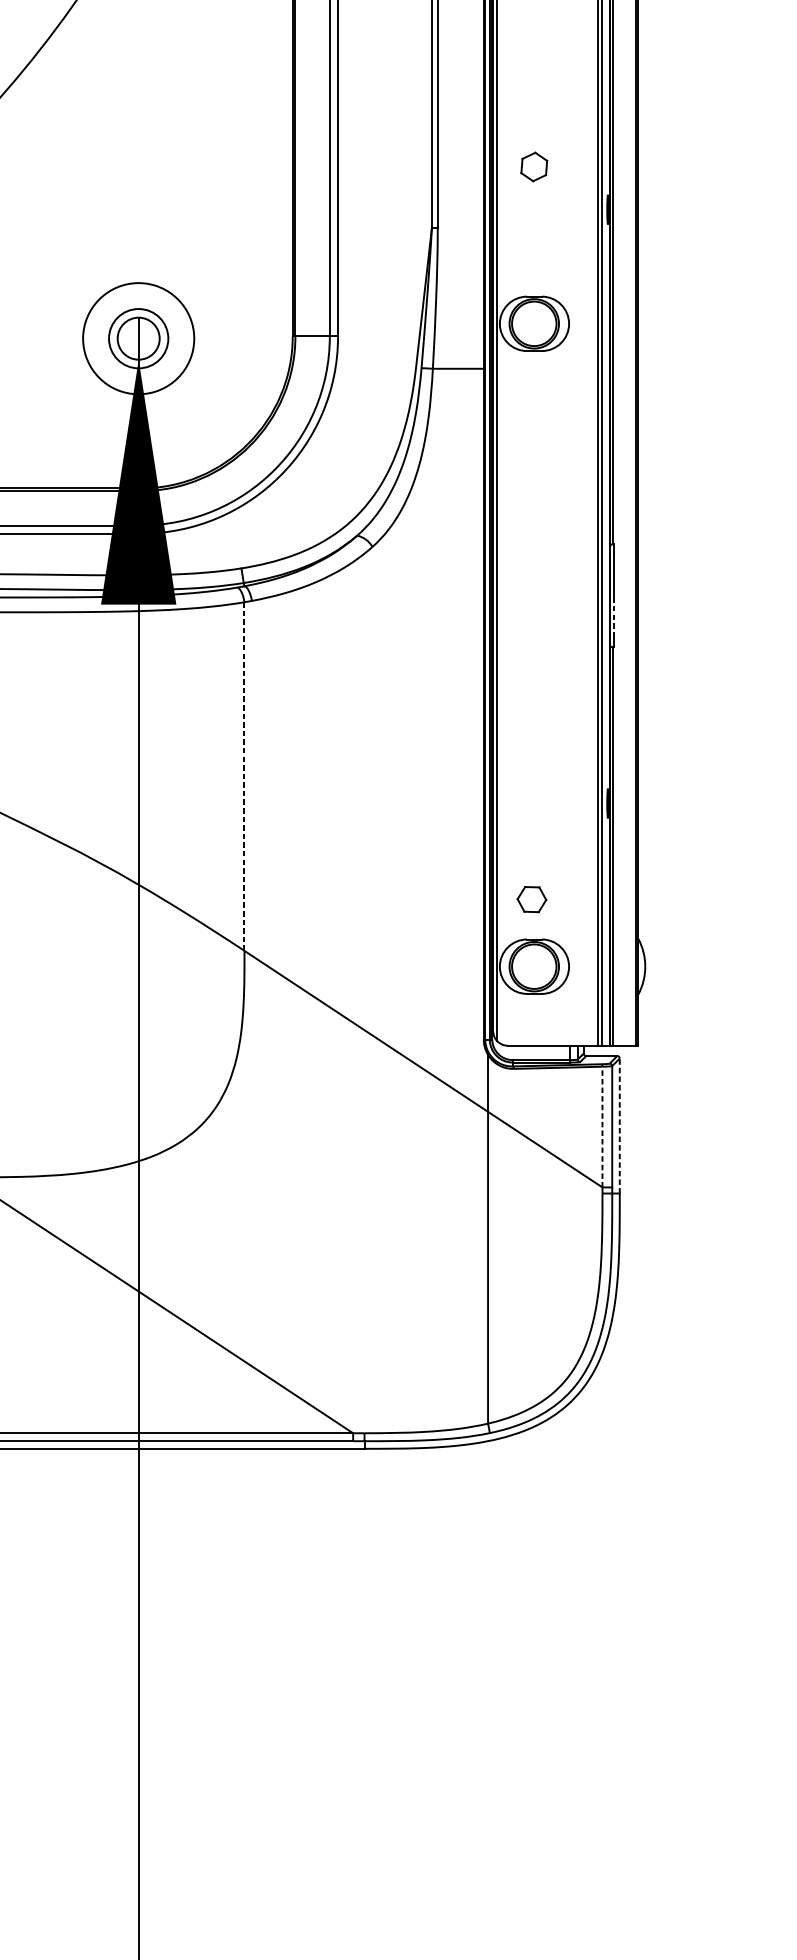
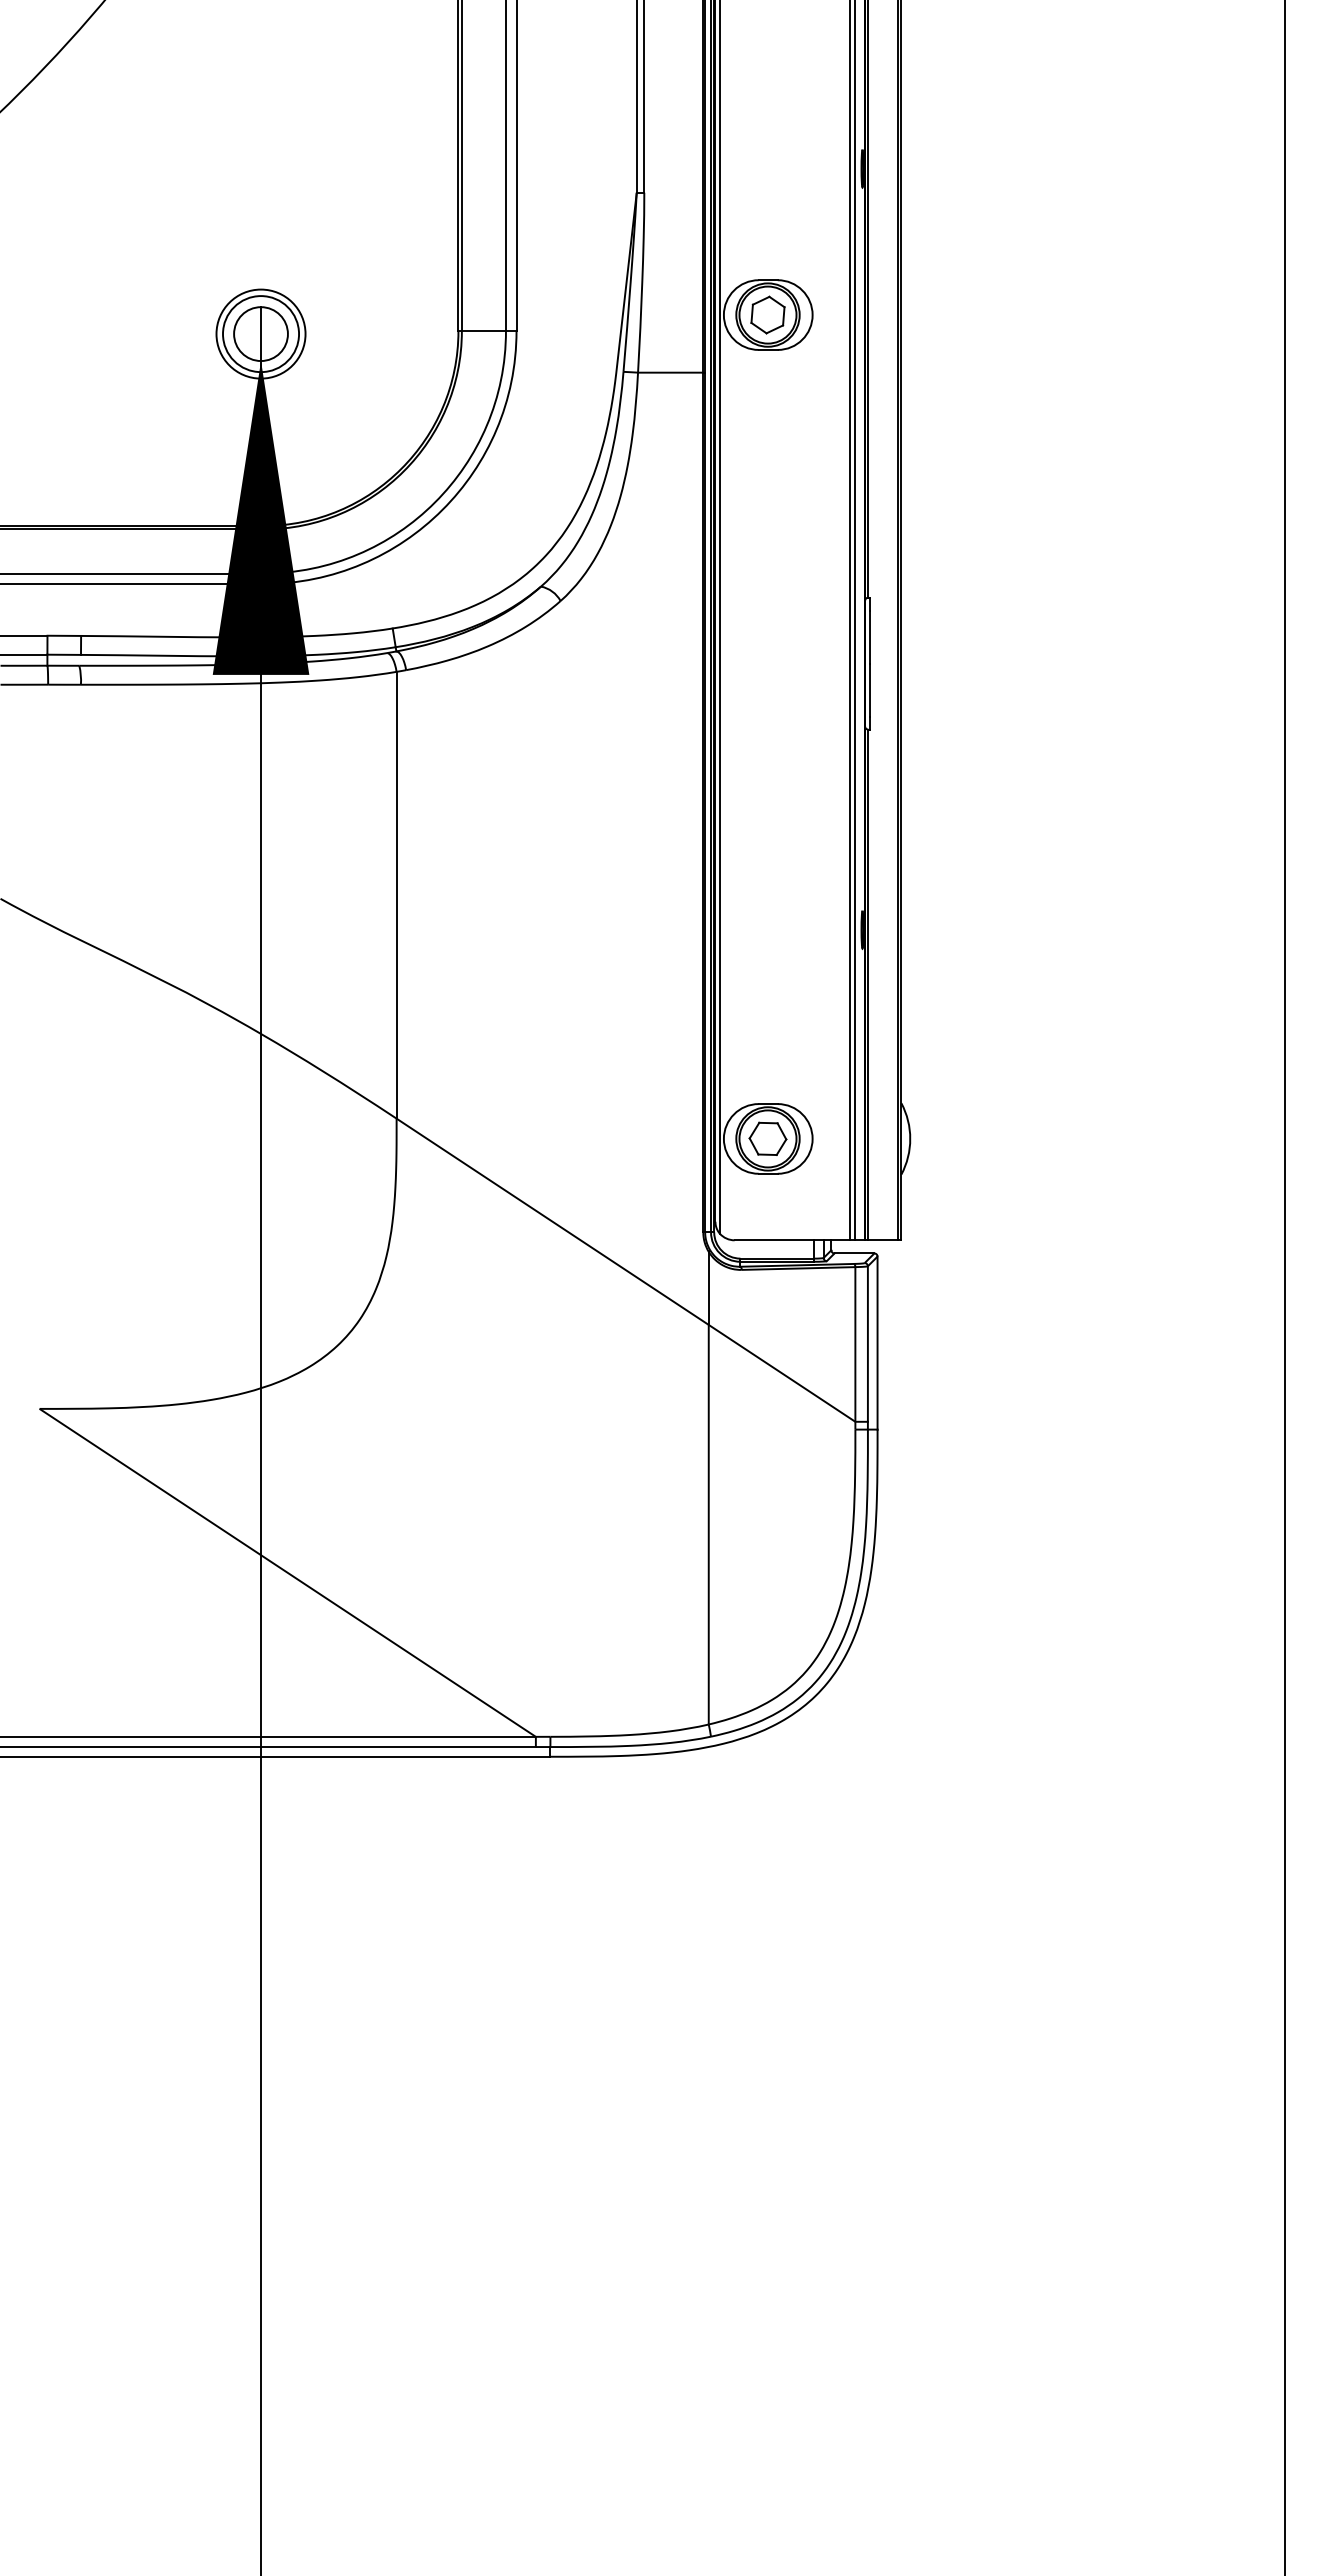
part: (533, 166) -> (767, 314), moved
circle: (138, 338) -> (260, 333), size x0.62
line: (613, 616) -> (869, 690), dashed -> solid
line: (244, 775) -> (396, 894), dashed -> solid
part: (531, 899) -> (767, 1138), moved
line: (619, 1125) -> (877, 1342), dashed -> solid
line: (602, 1127) -> (855, 1344), dashed -> solid

